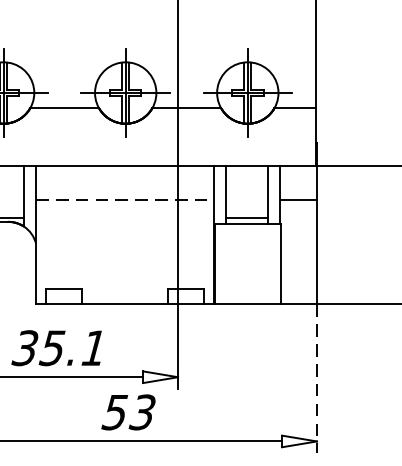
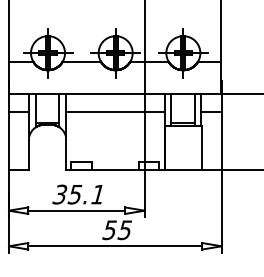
line: (125, 200) -> (115, 112), dashed -> solid
line: (316, 380) -> (221, 212), dashed -> solid
text: (145, 411) -> (126, 229), 53 -> 55

